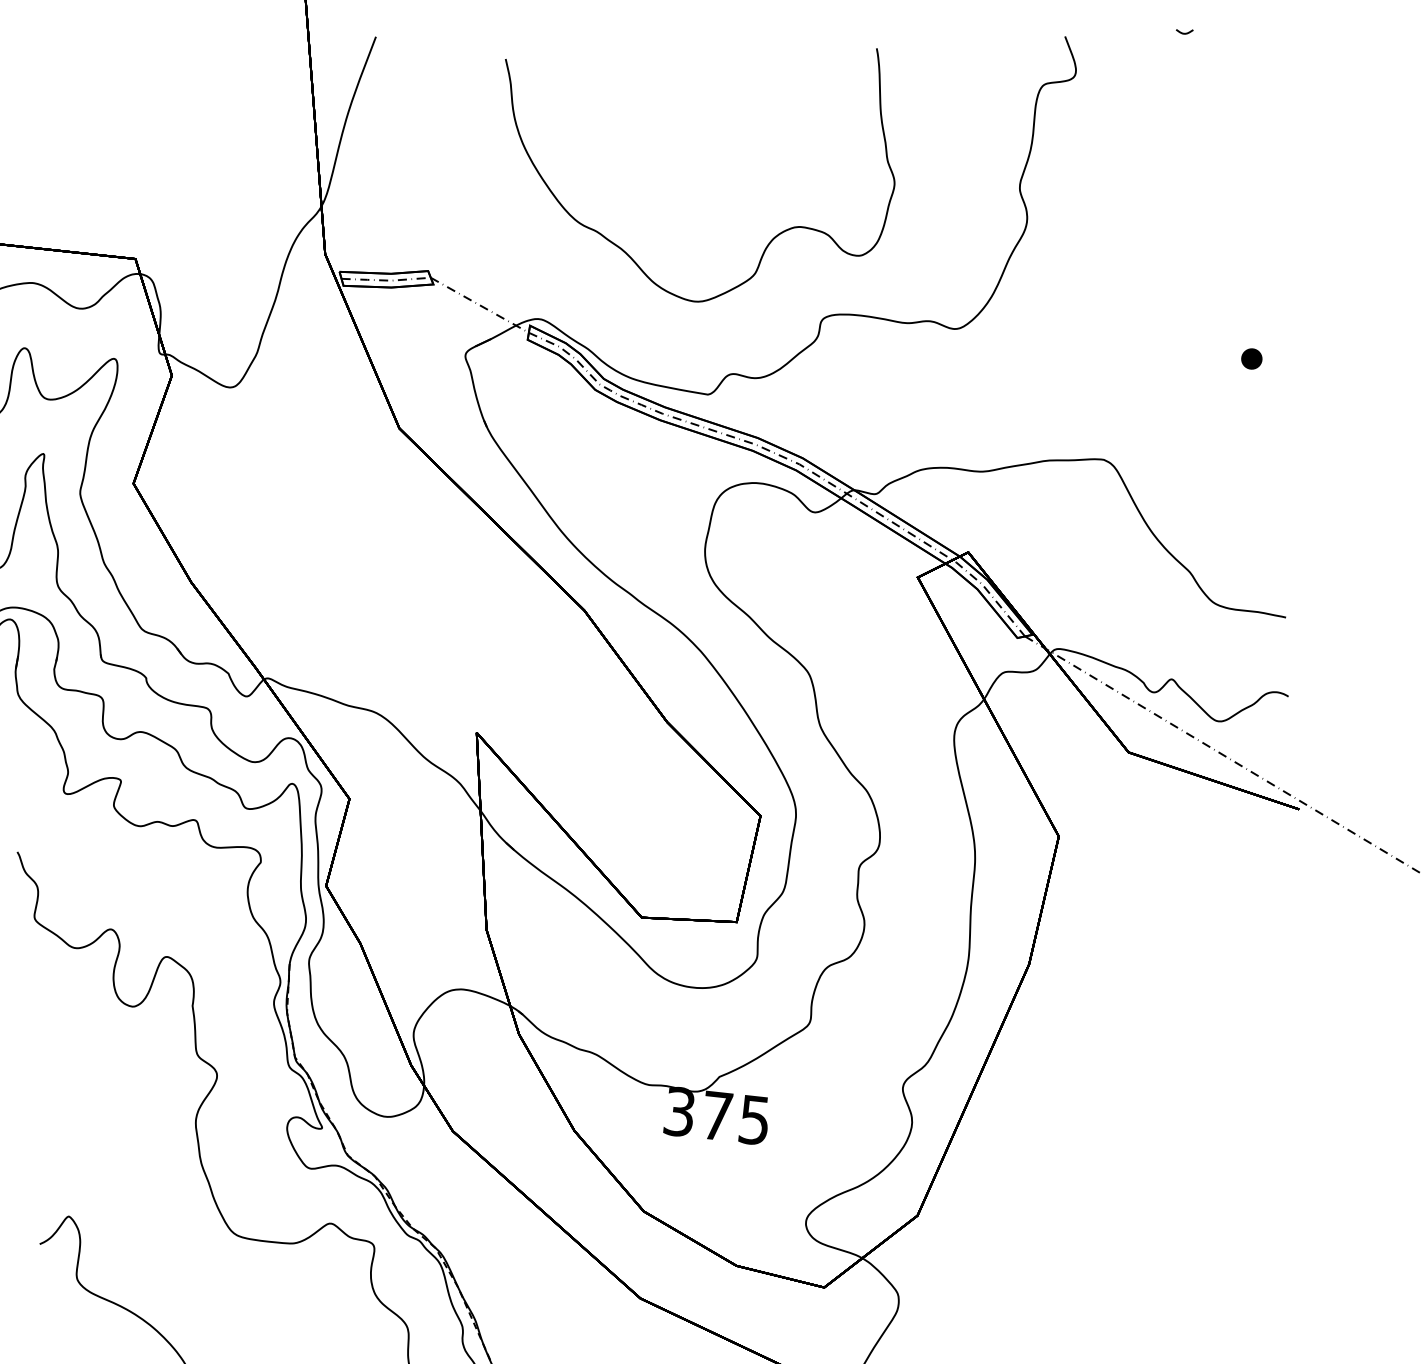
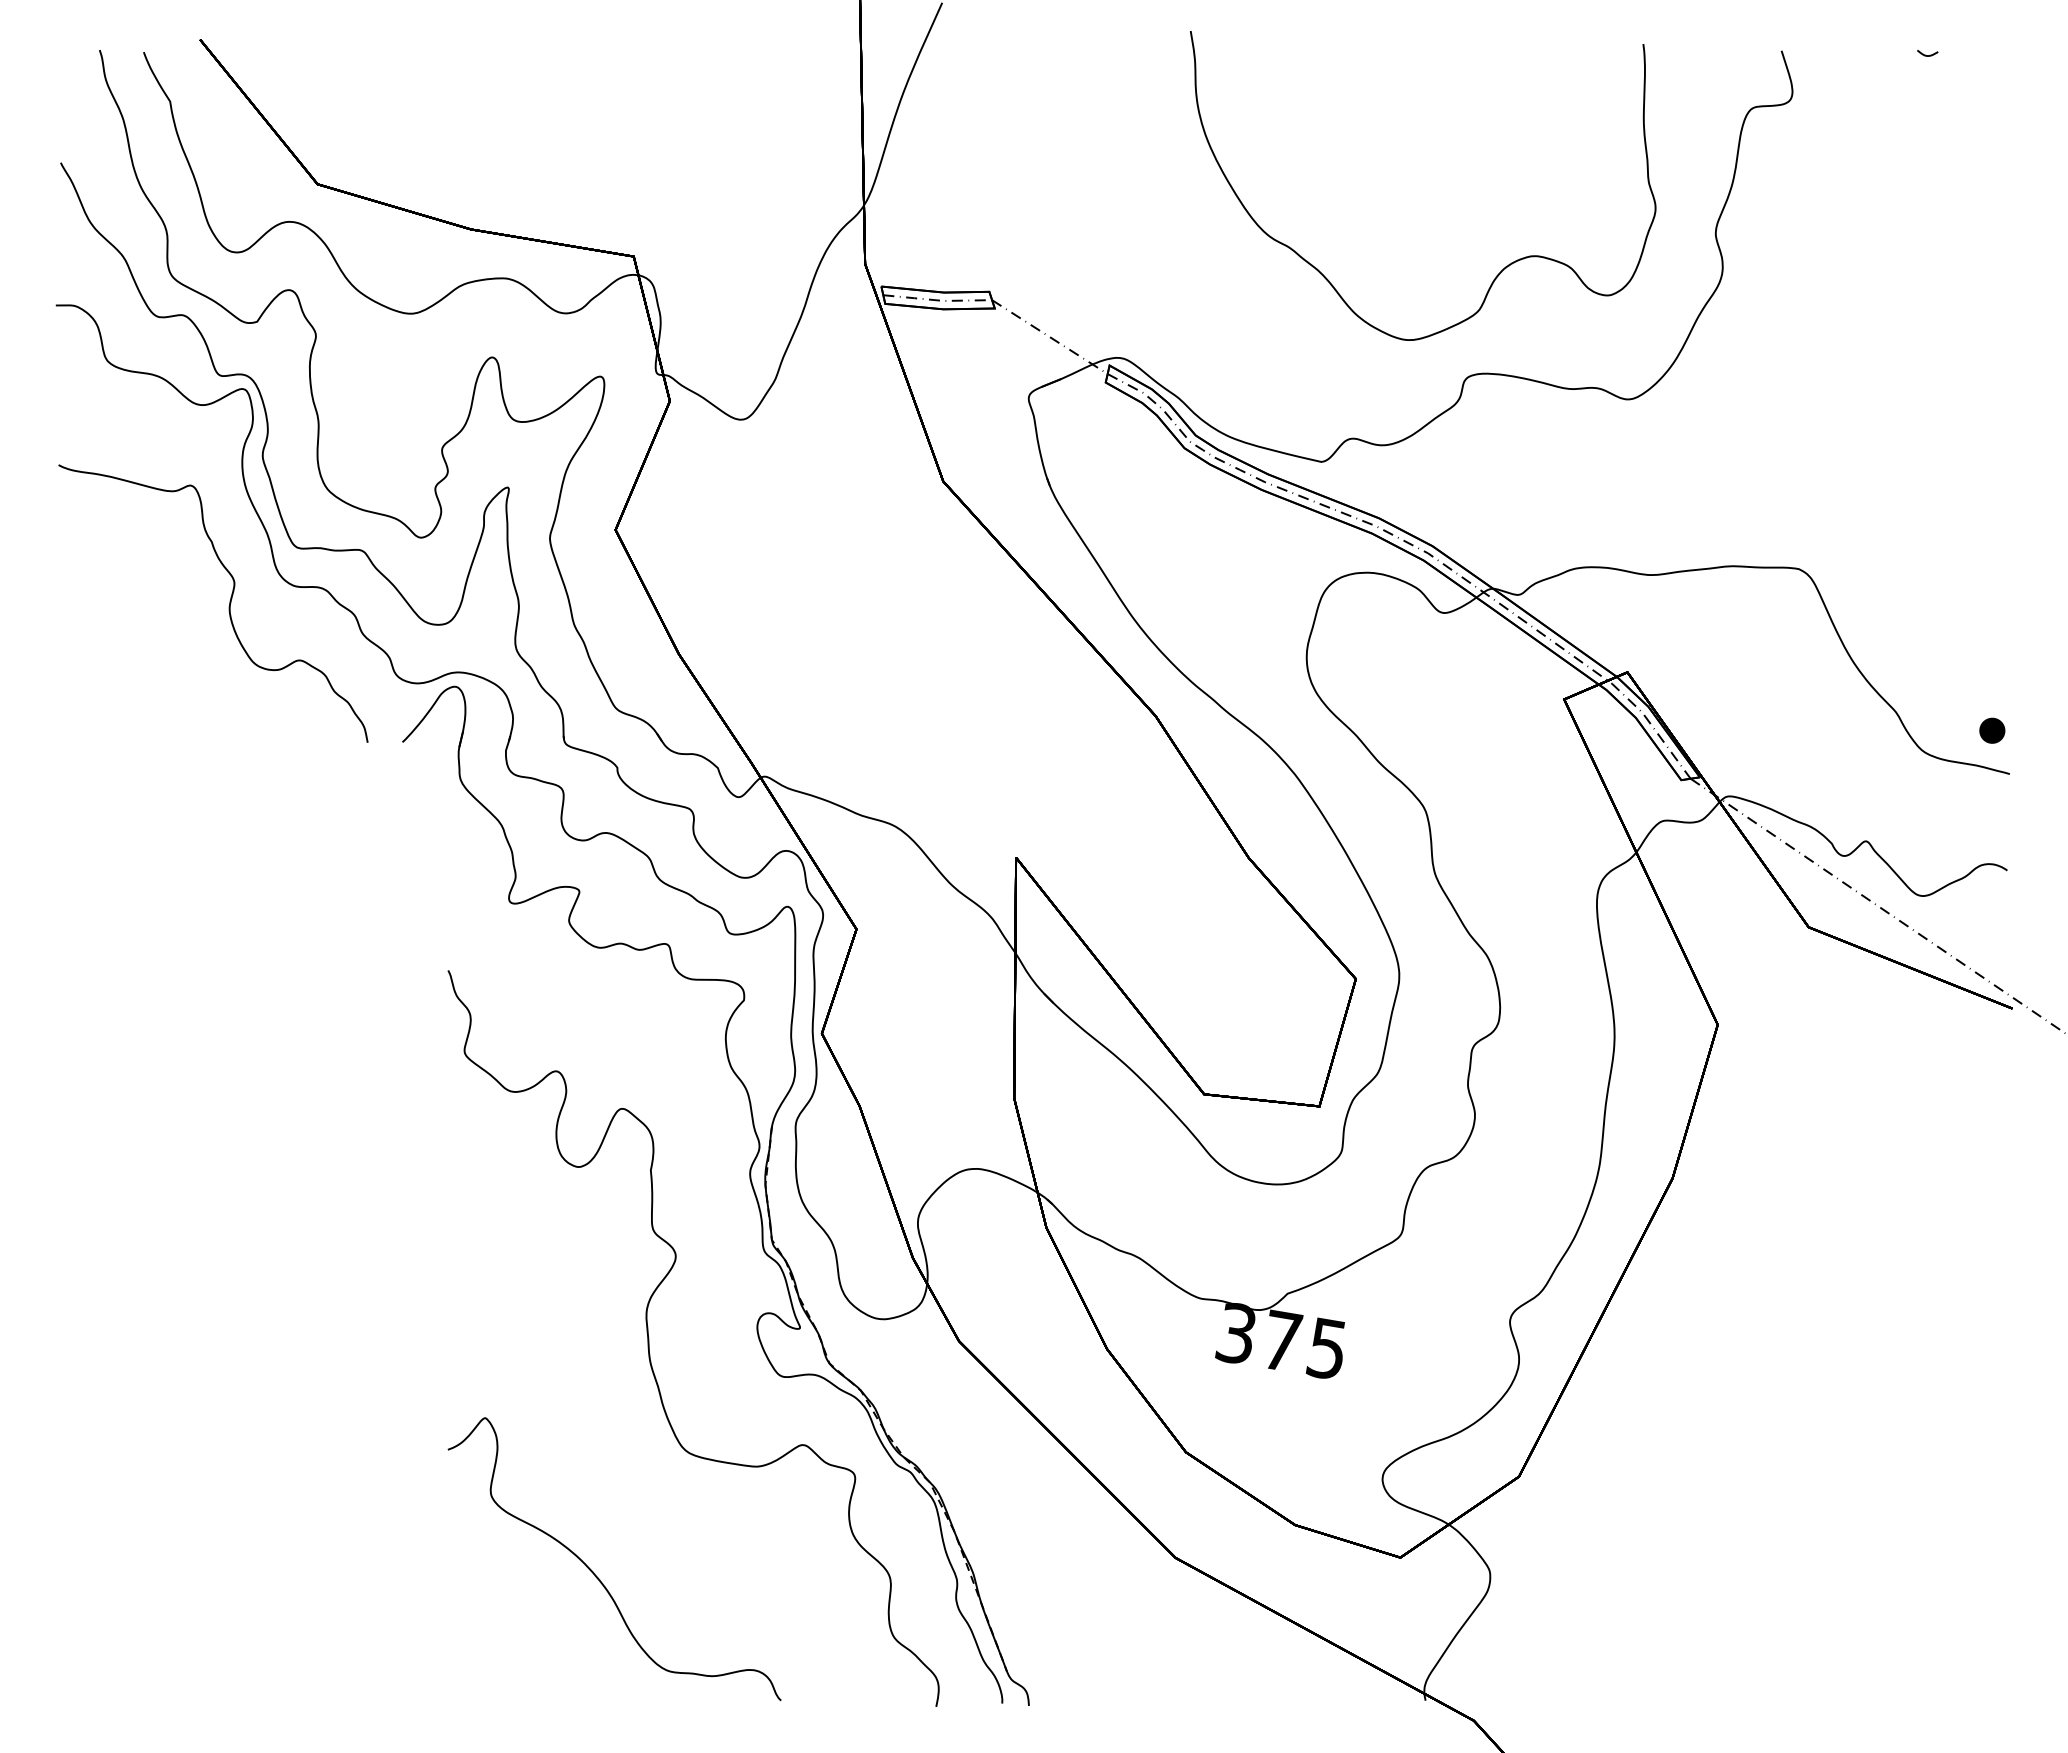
curve: (773, 237) -> (1504, 267), moved
part: (1251, 358) -> (1992, 730), moved

